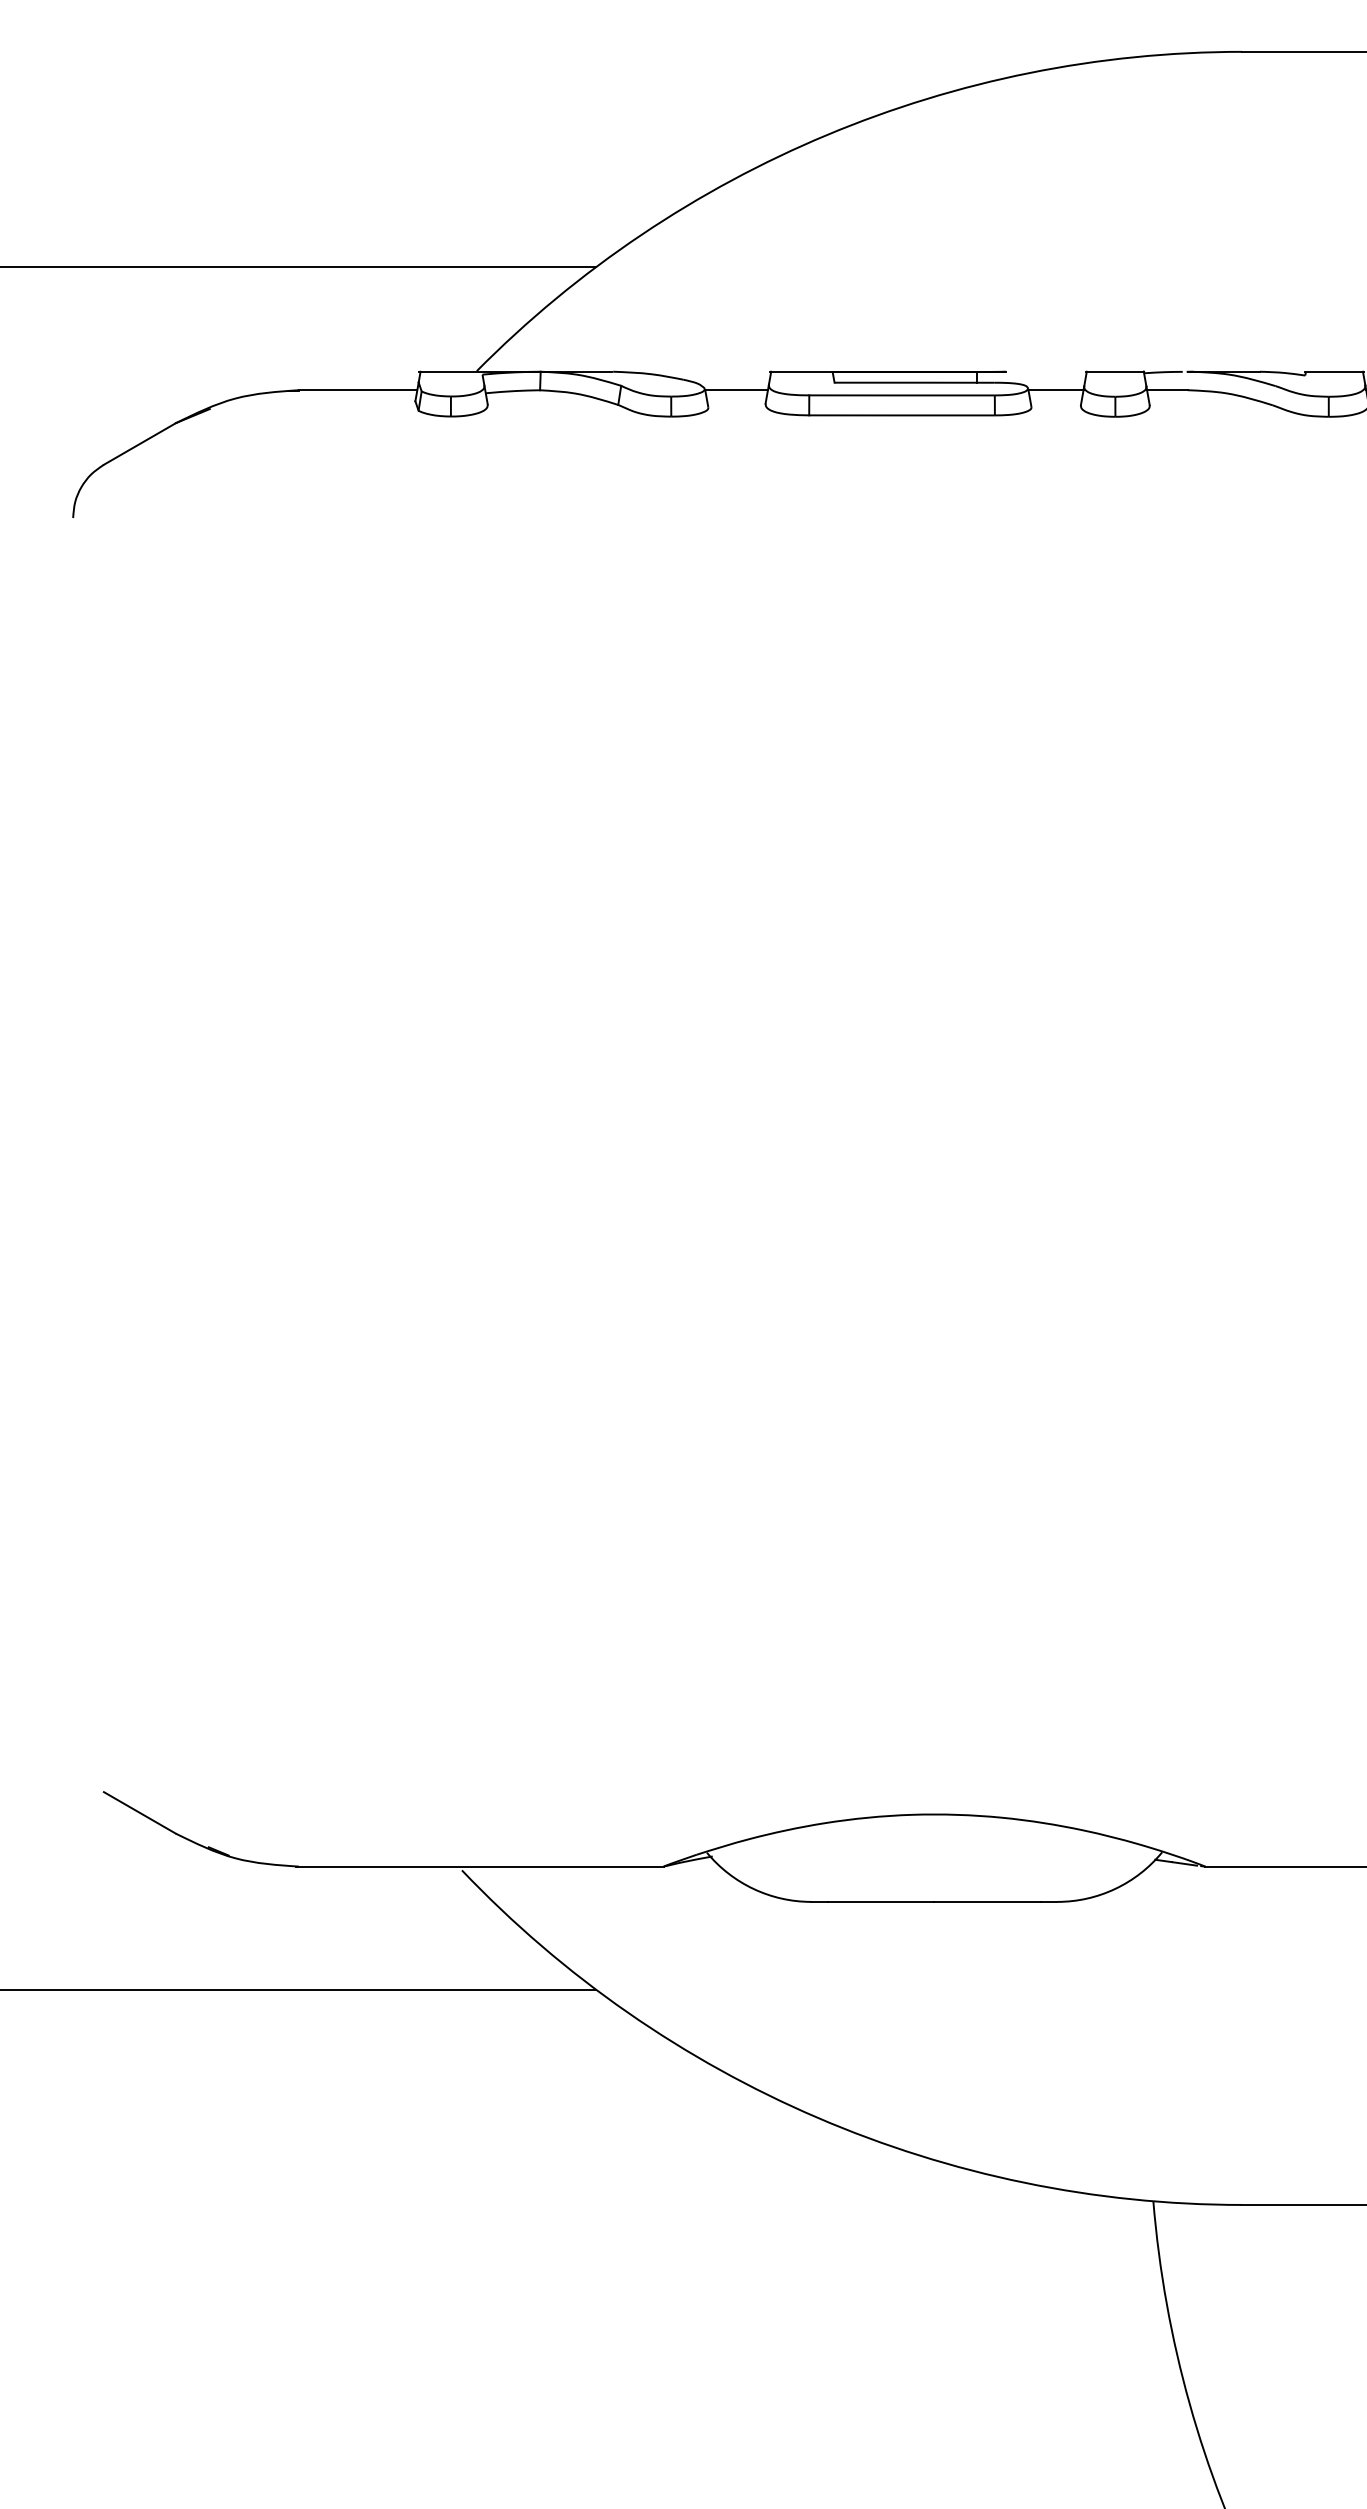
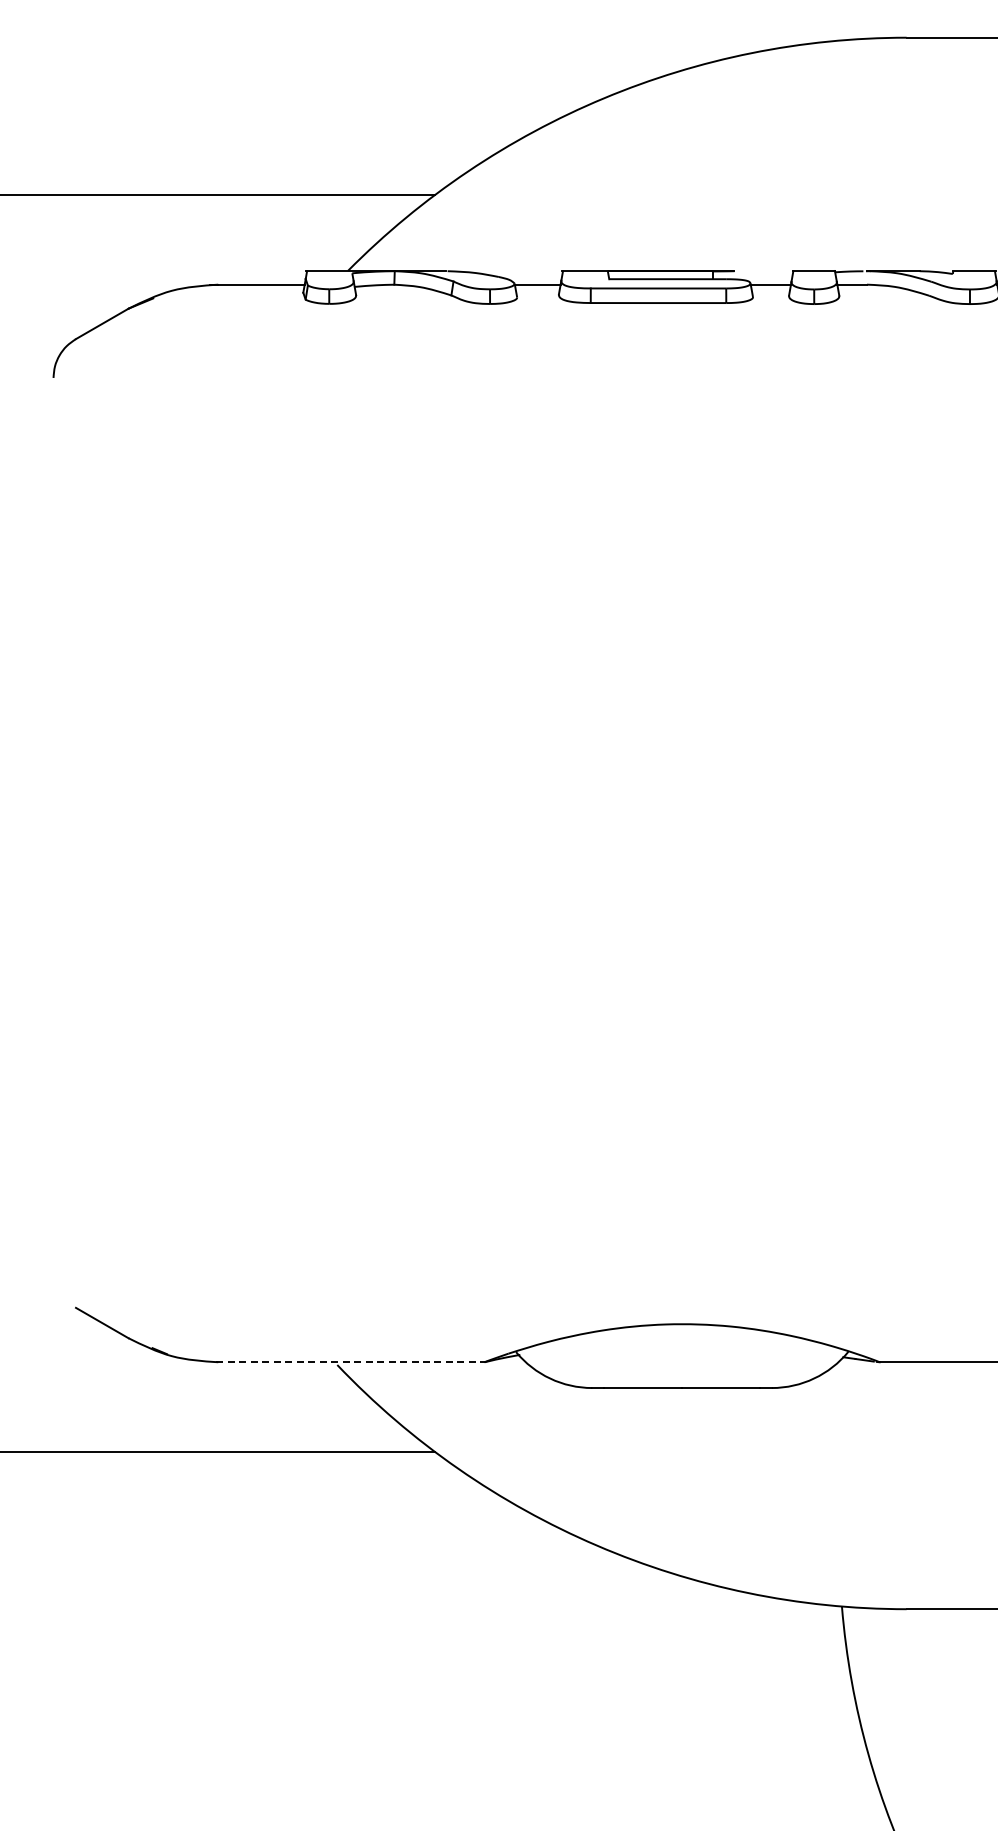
line: (481, 1866) -> (351, 1362), solid -> dashed

